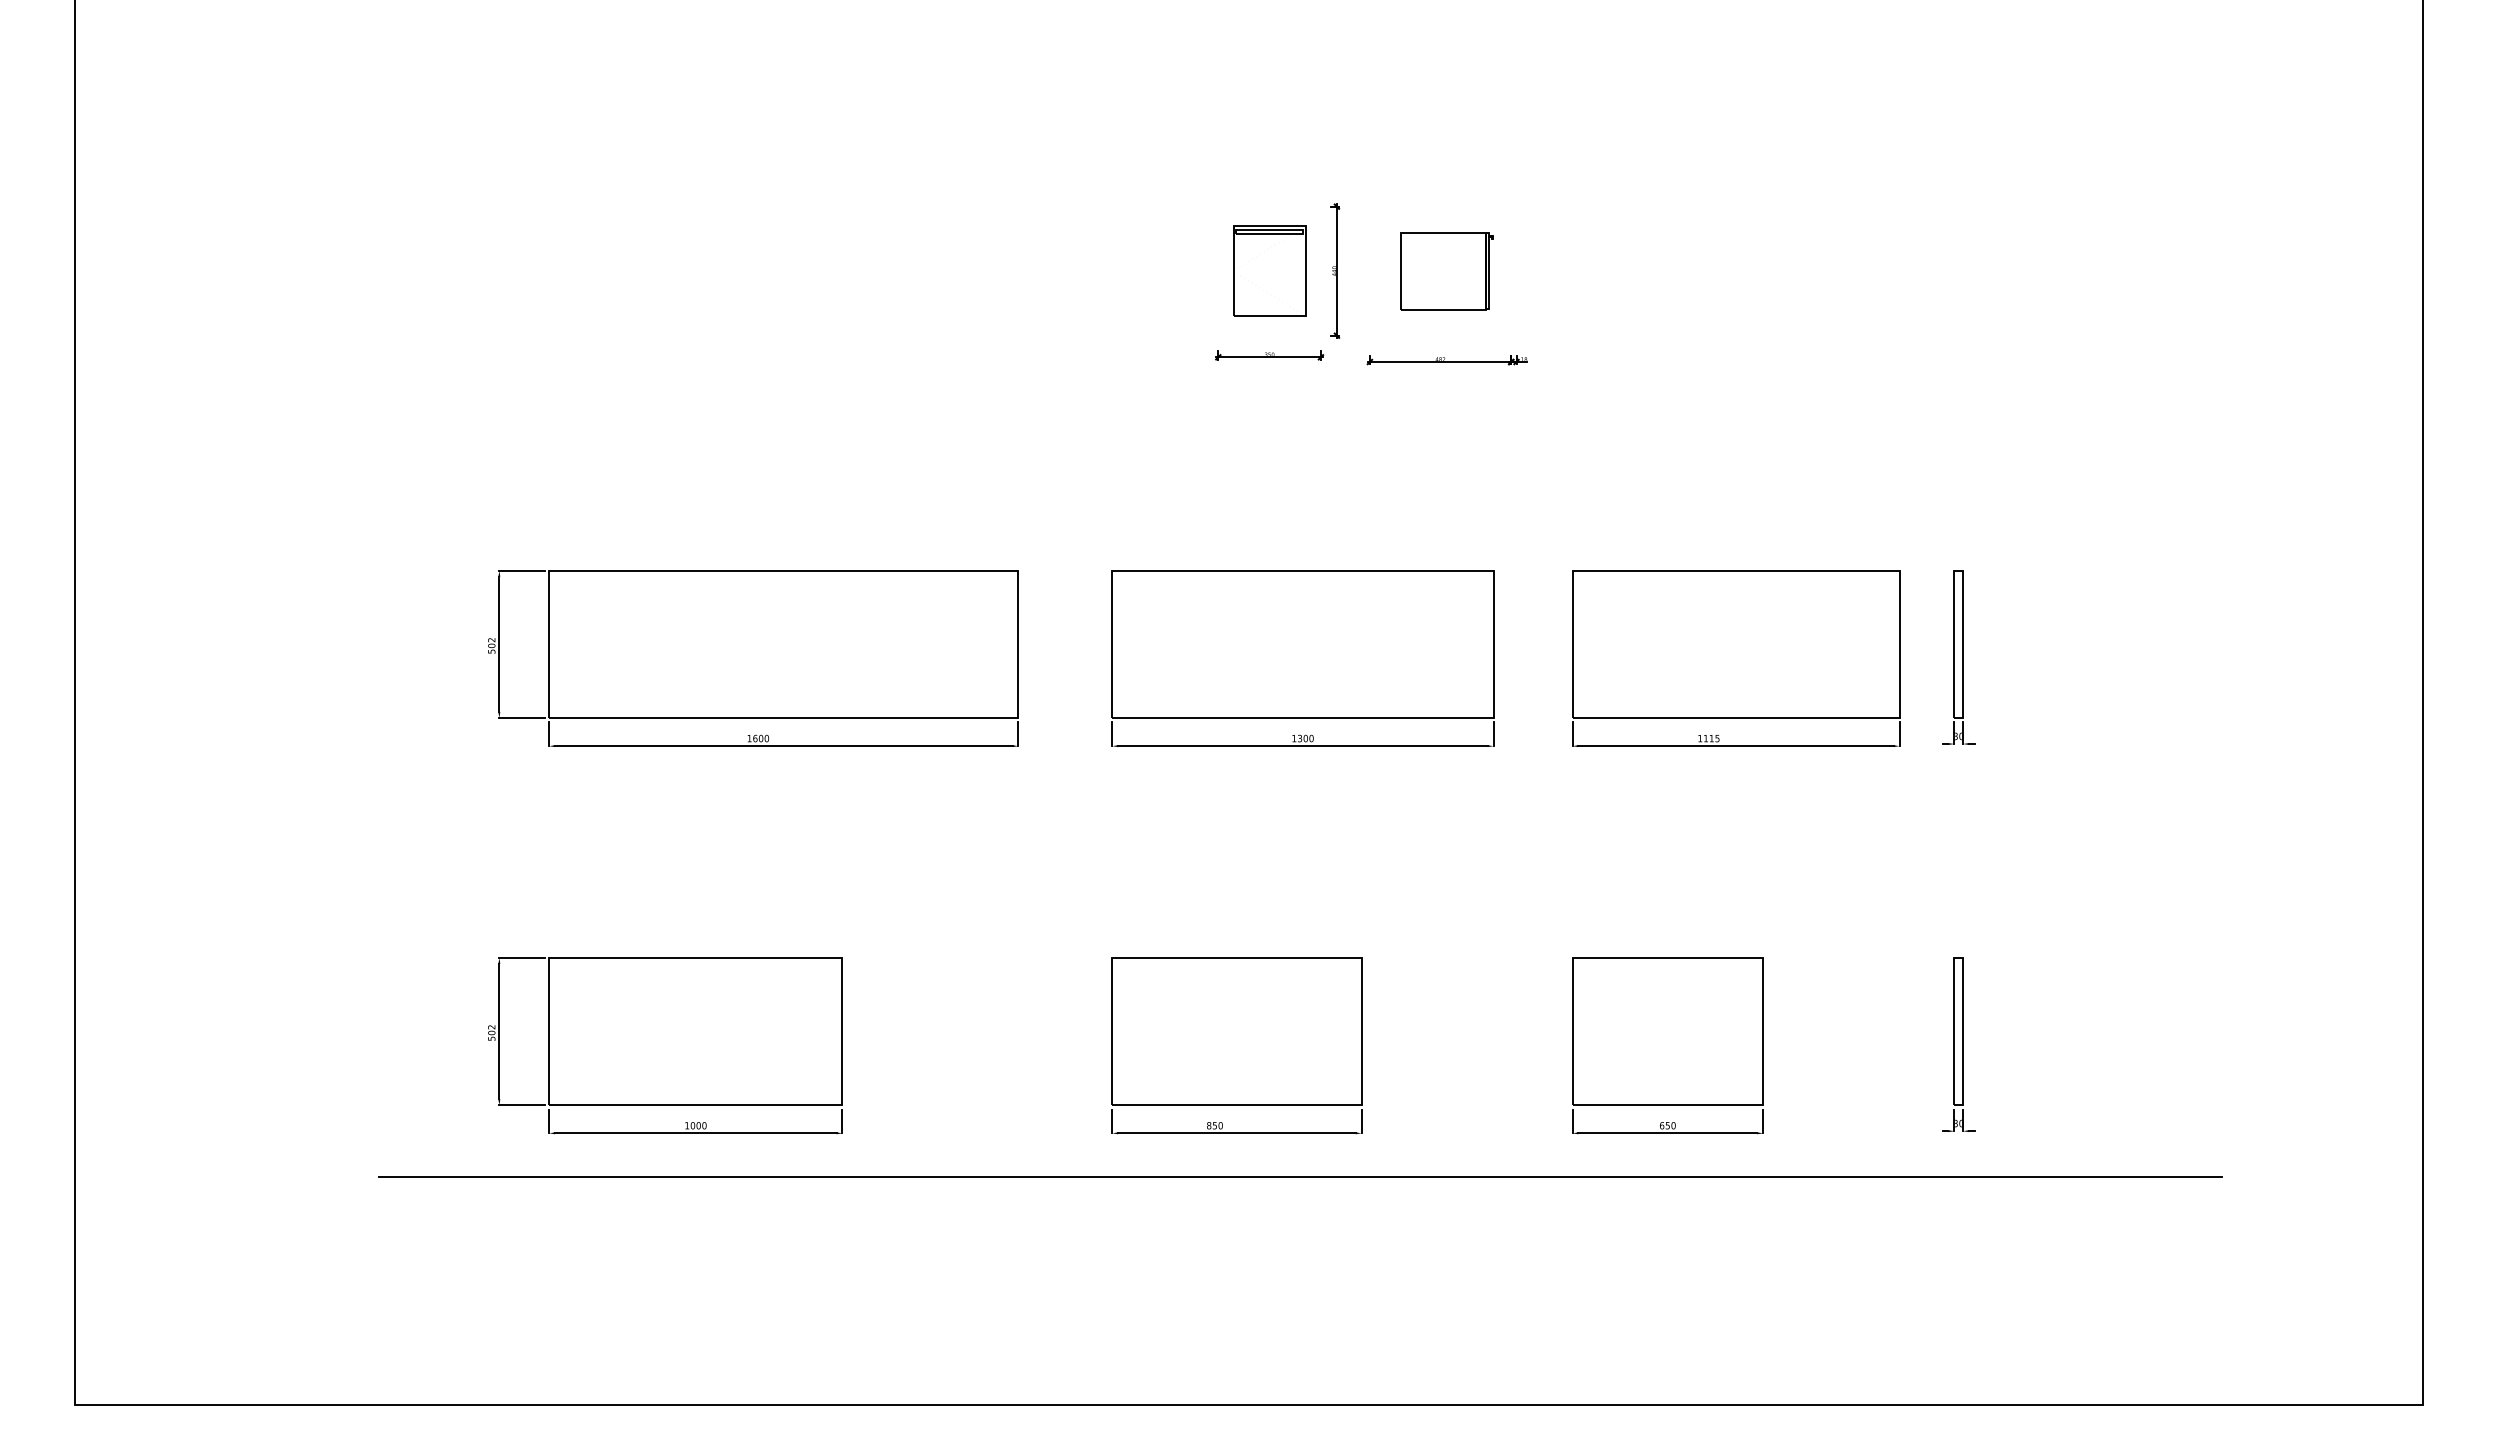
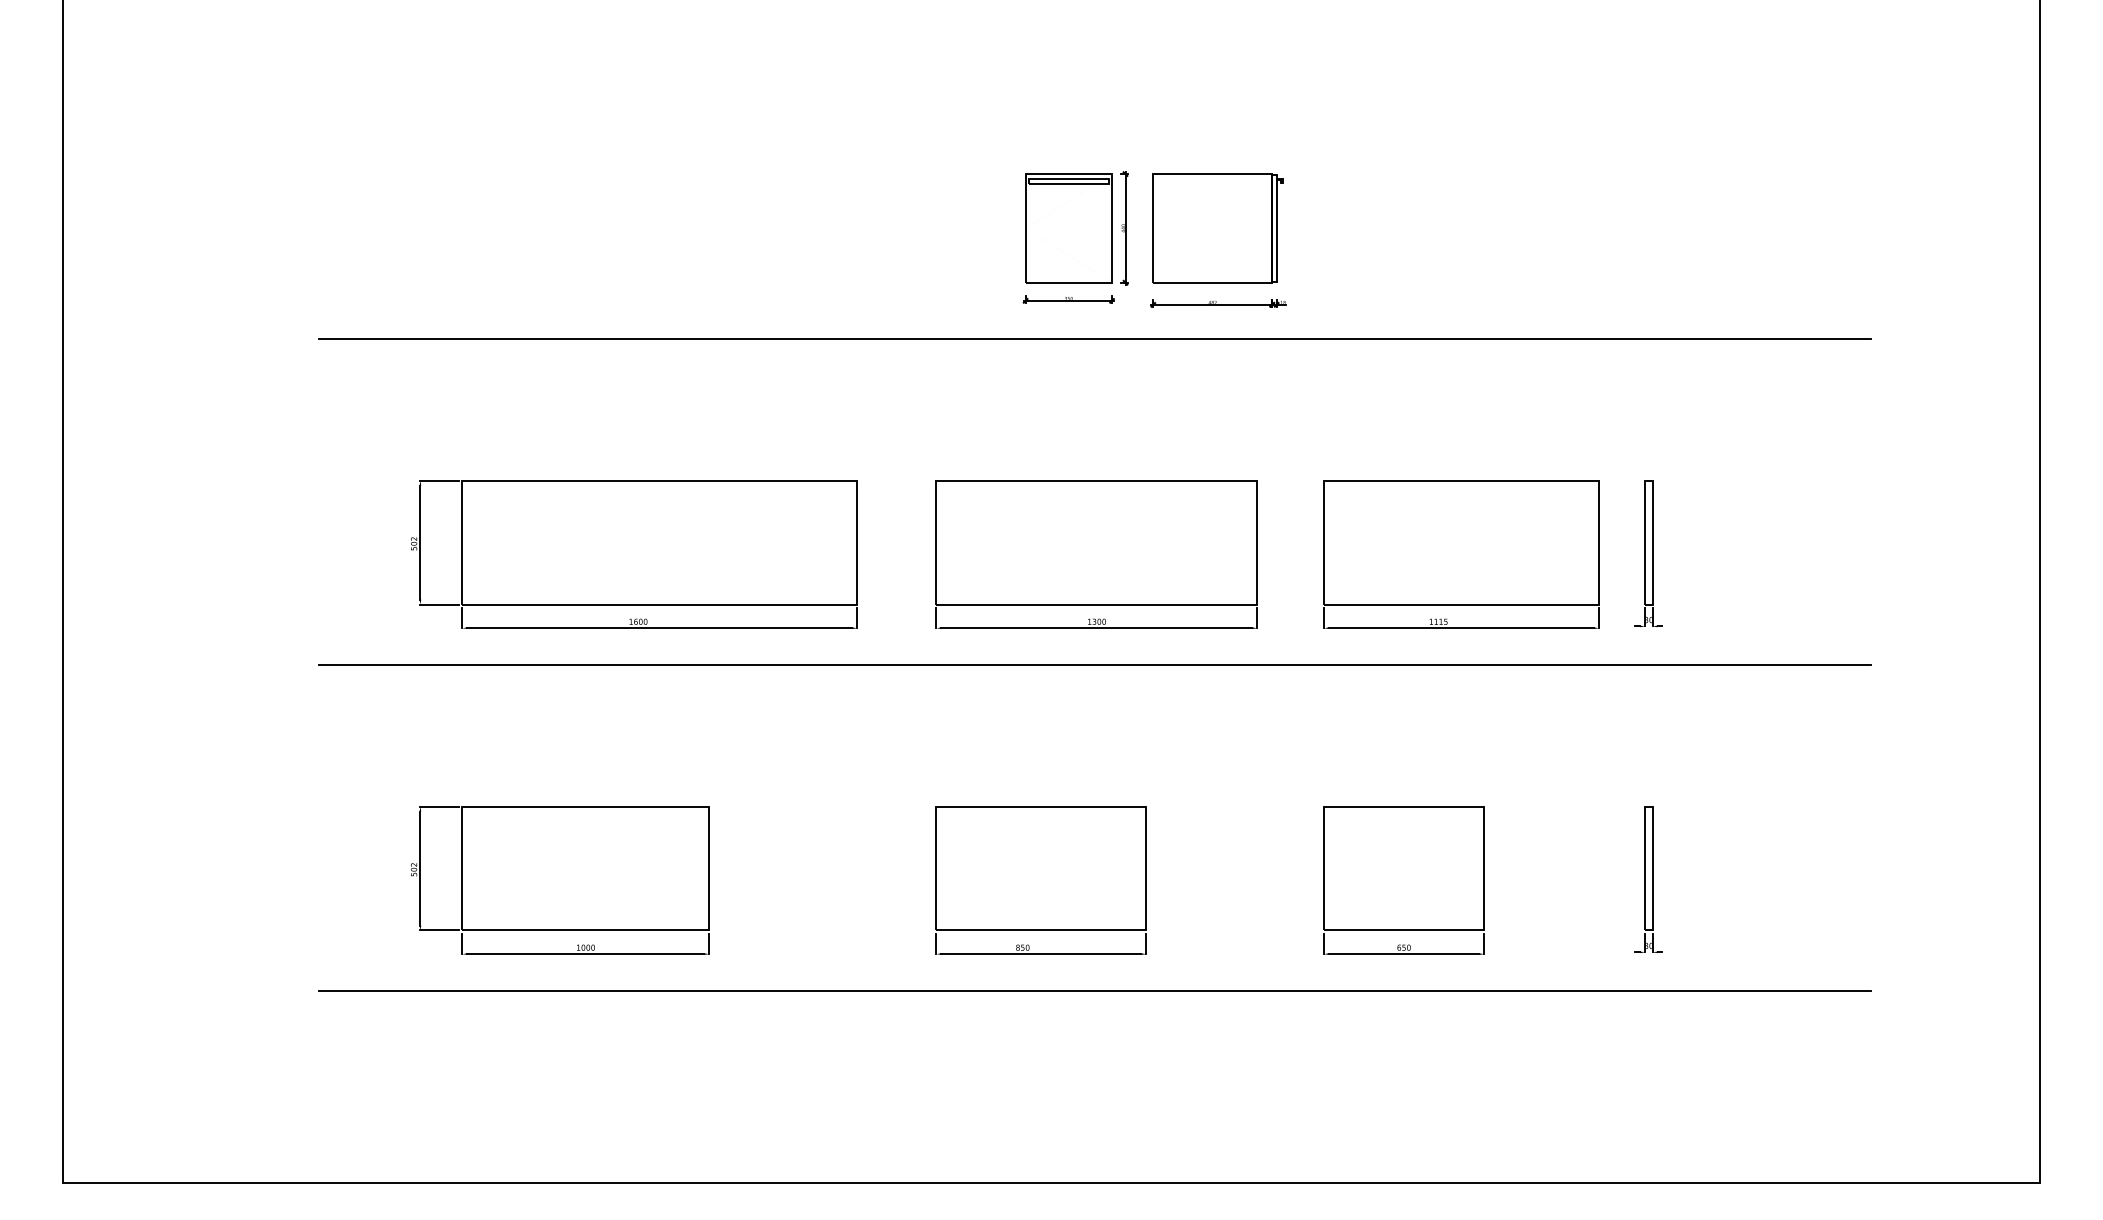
part: (1269, 271) -> (1068, 228), size x1.43
part: (1446, 271) -> (1217, 228), size x1.67
line: (1300, 403) -> (1094, 339), added
line: (1300, 790) -> (1094, 665), added

